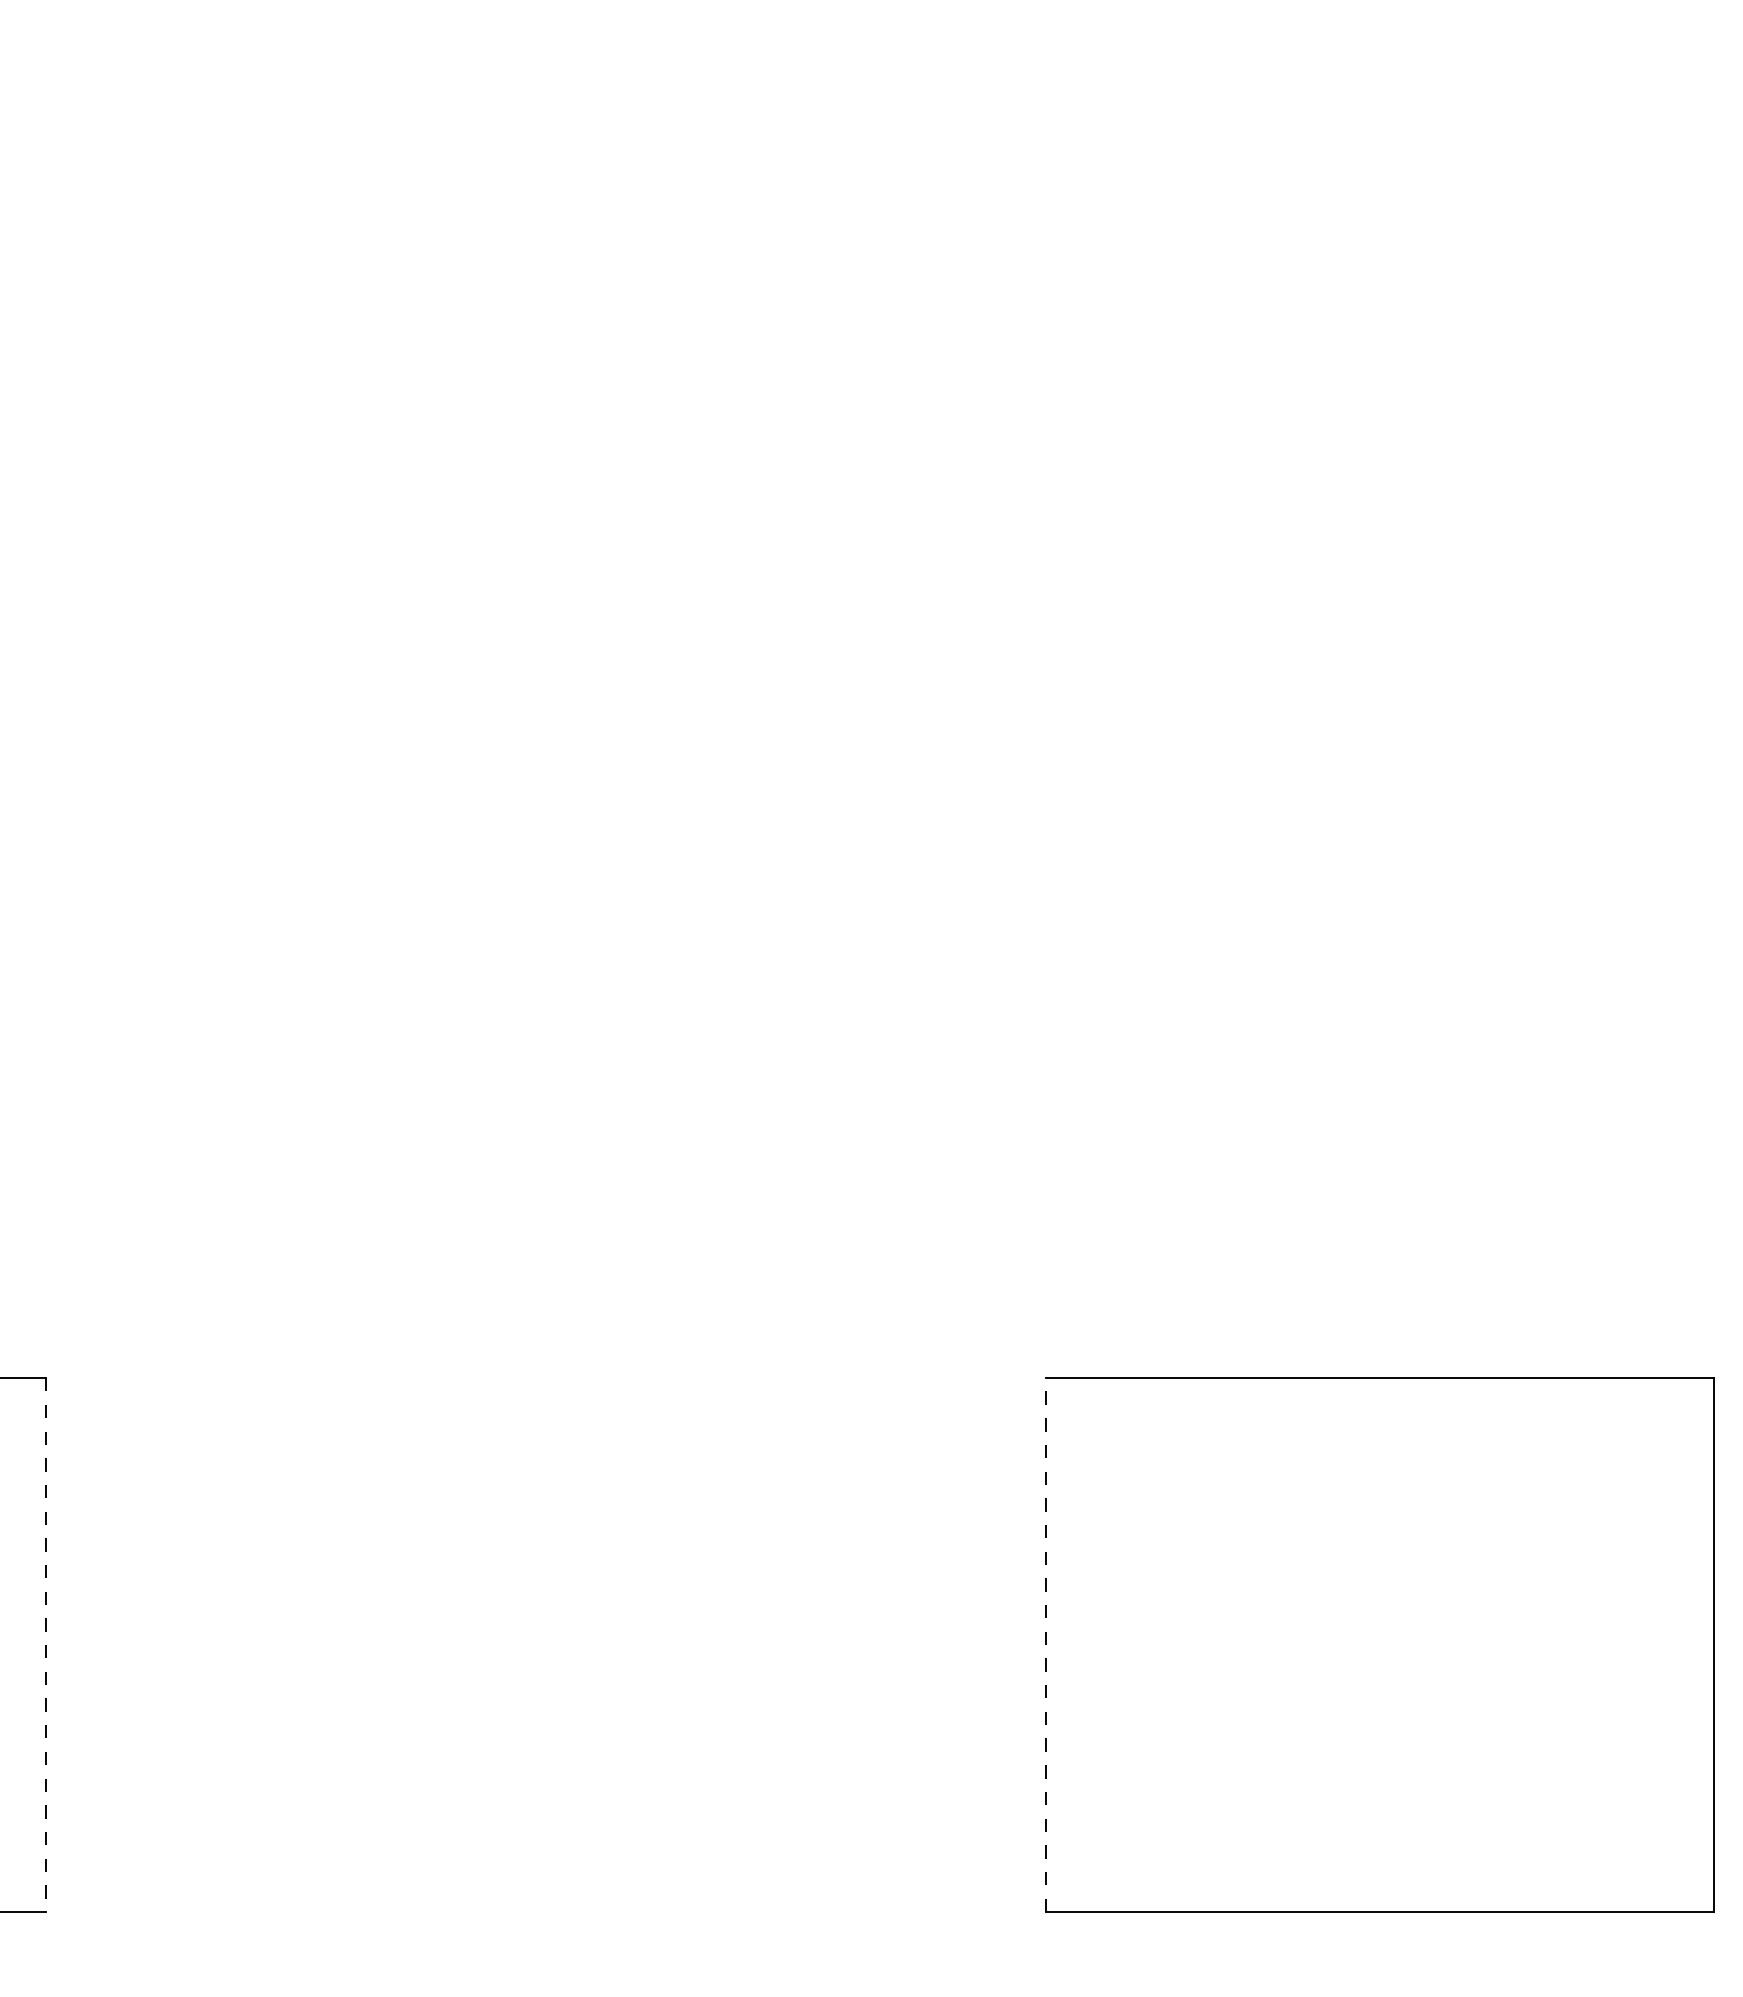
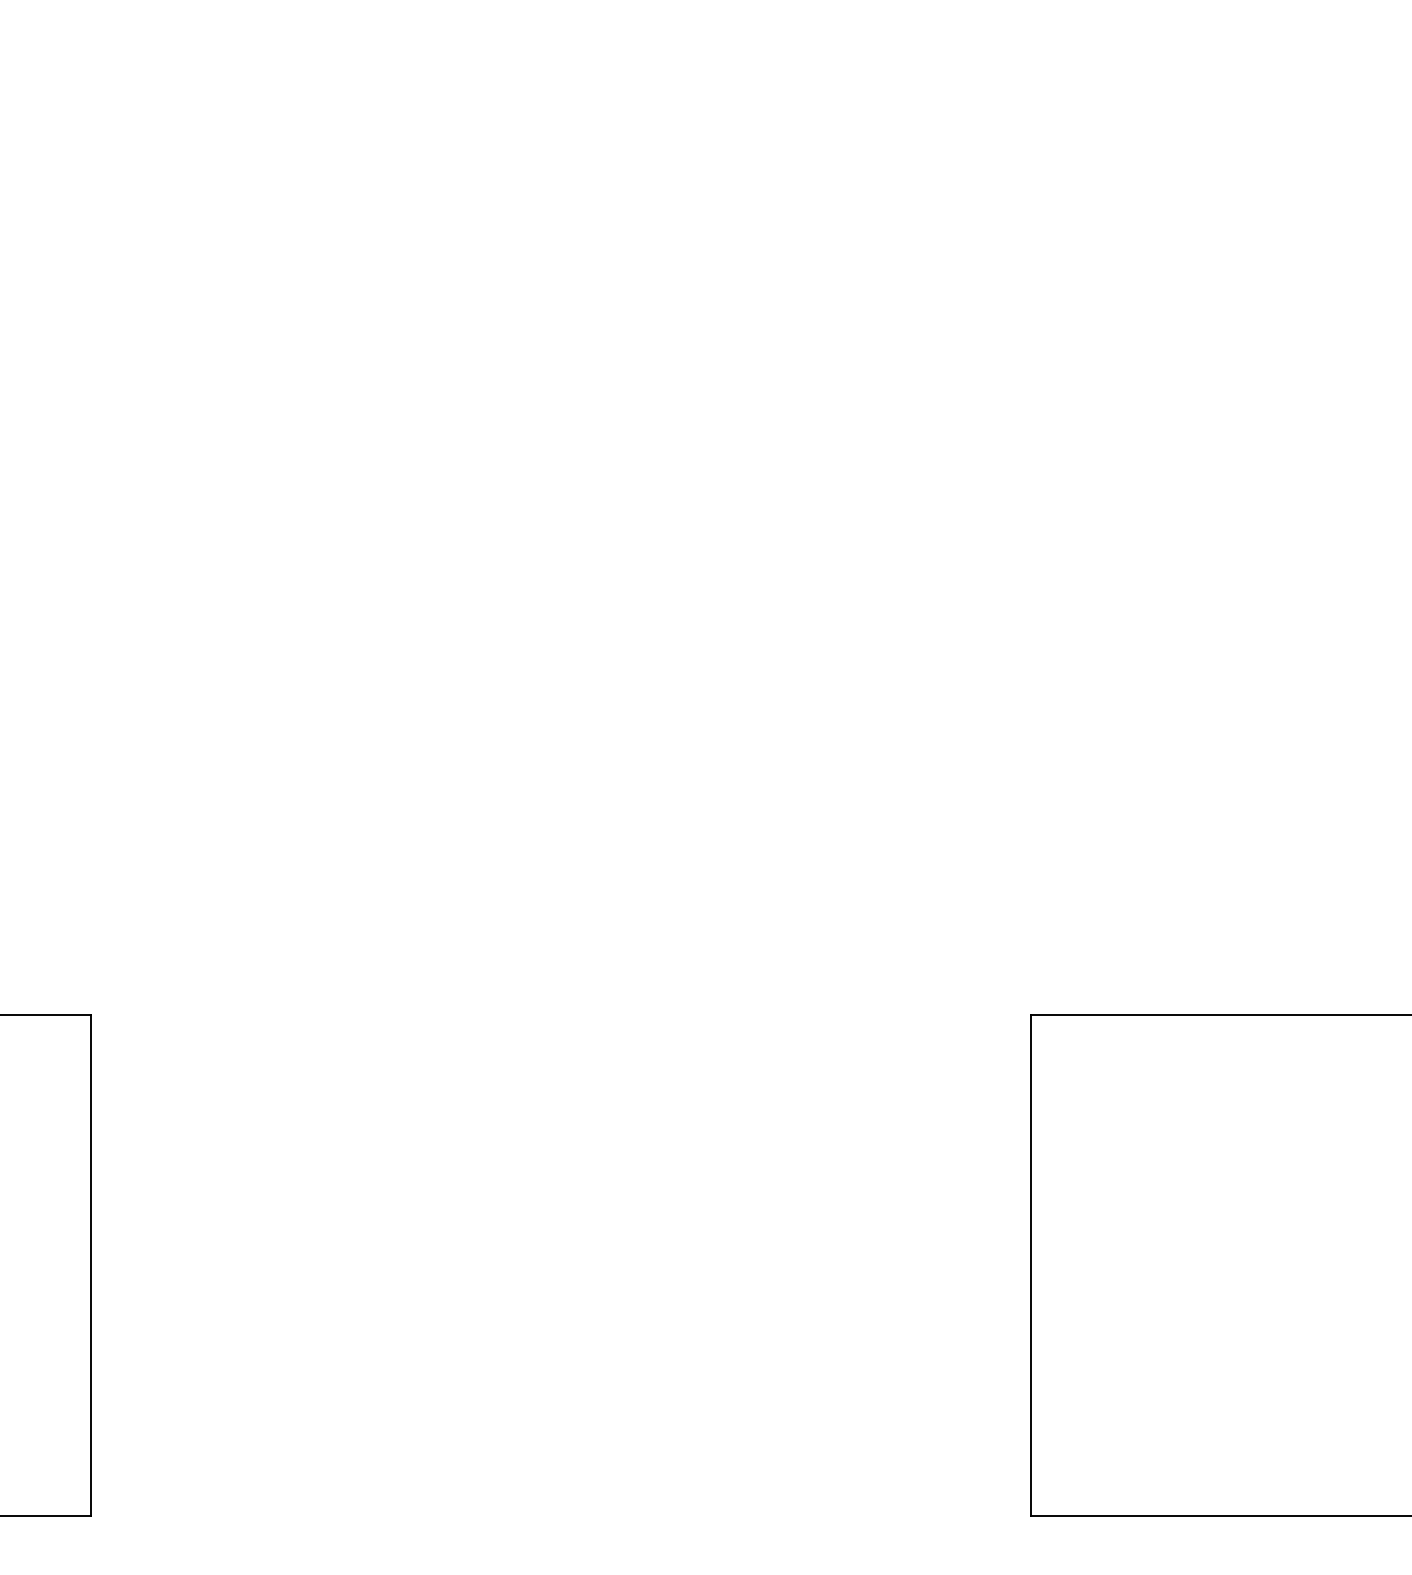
line: (45, 1645) -> (91, 1265), dashed -> solid
line: (1046, 1645) -> (1030, 1265), dashed -> solid

